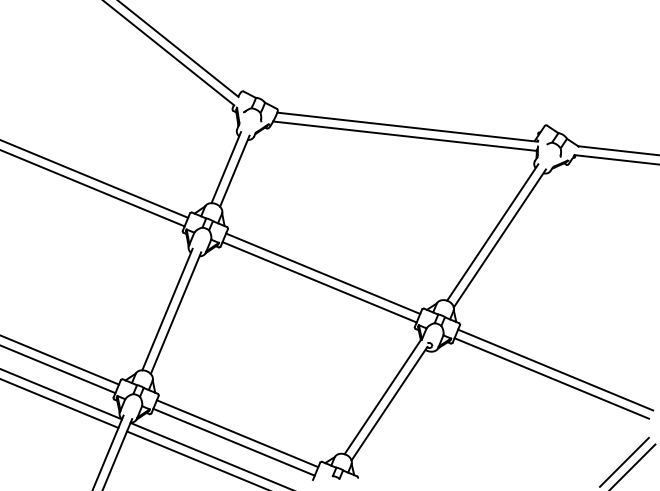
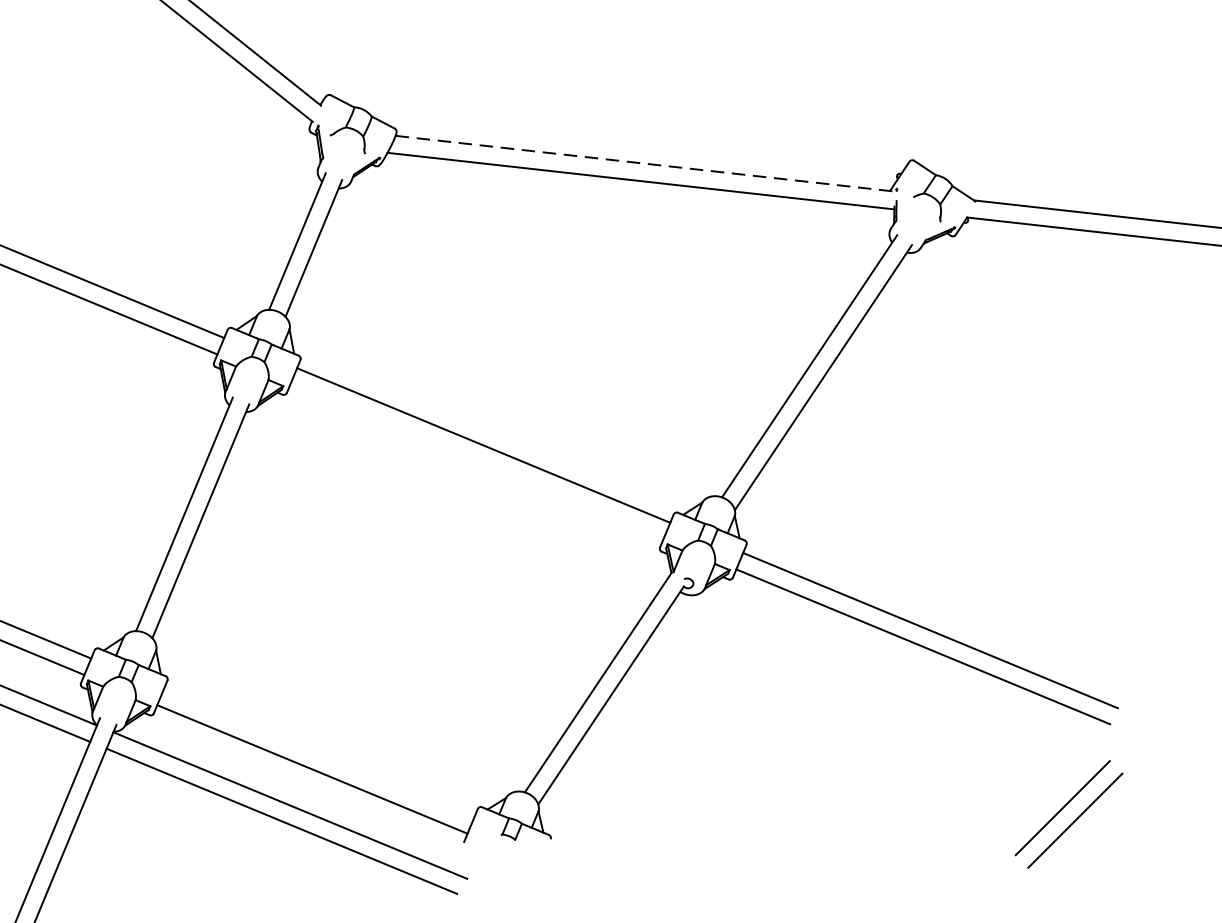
line: (408, 127) -> (647, 164), solid -> dashed
line: (319, 282) -> (476, 462), removed
line: (237, 433) -> (319, 752), removed

